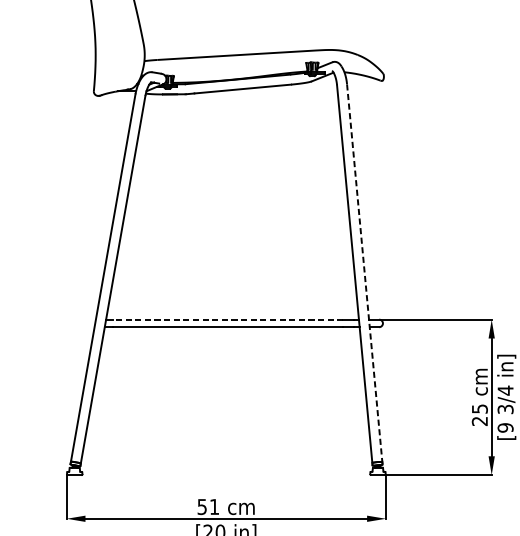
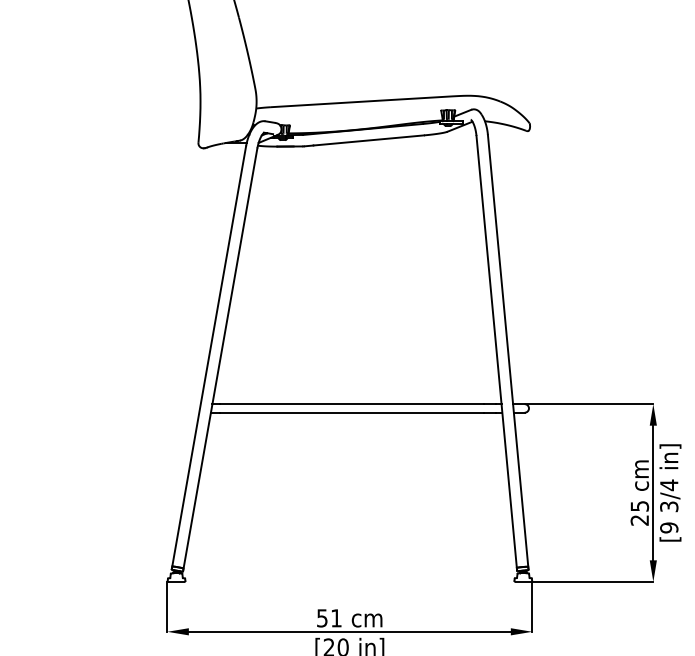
line: (365, 273) -> (508, 351), dashed -> solid
line: (227, 319) -> (351, 404), dashed -> solid

